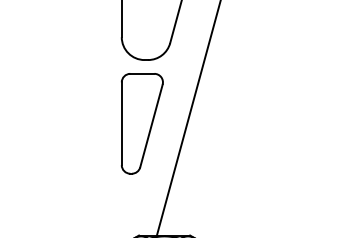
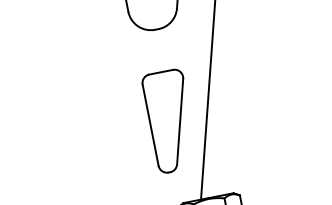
part: (142, 123) -> (170, 120), moved

